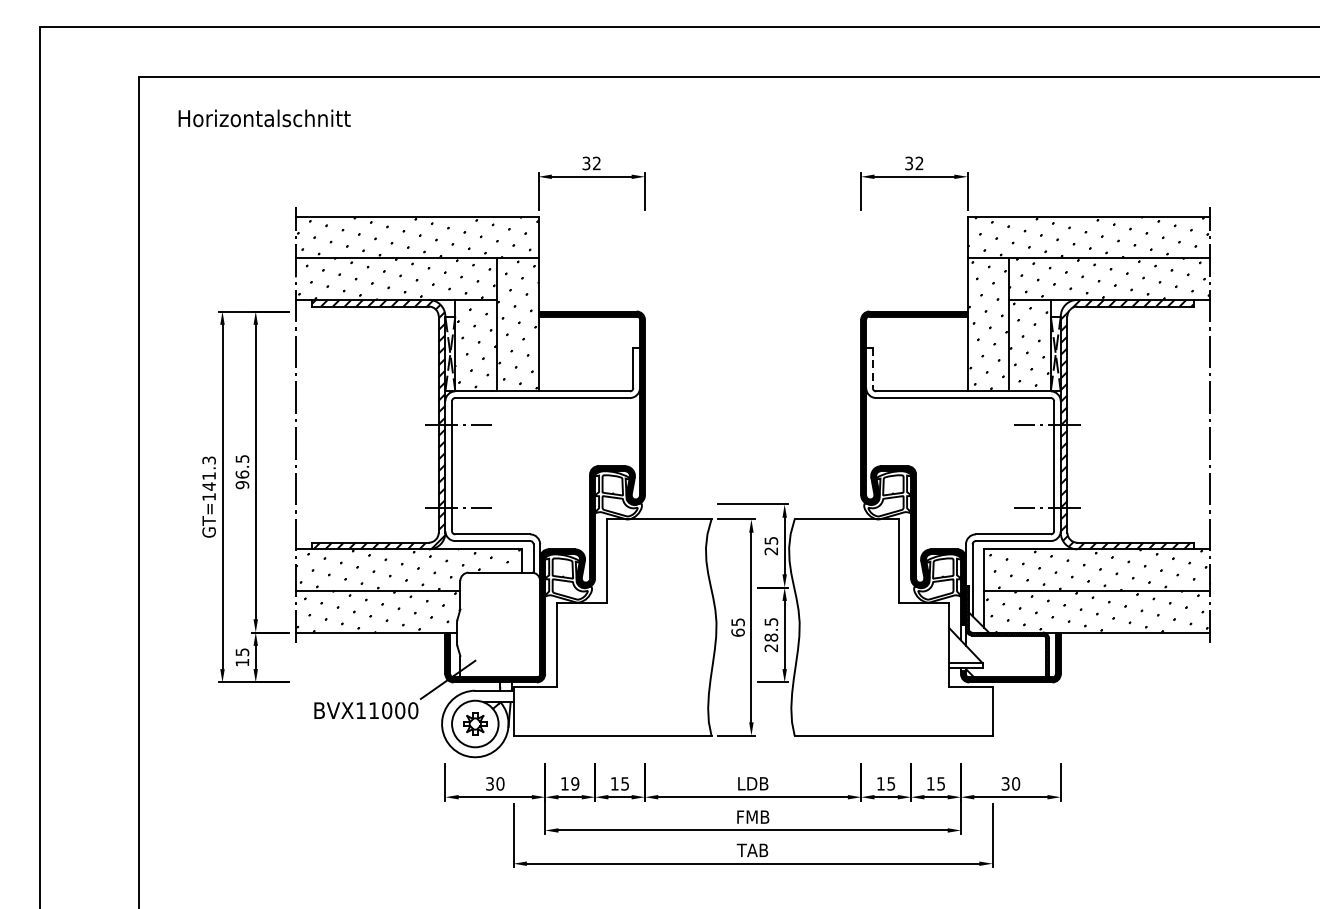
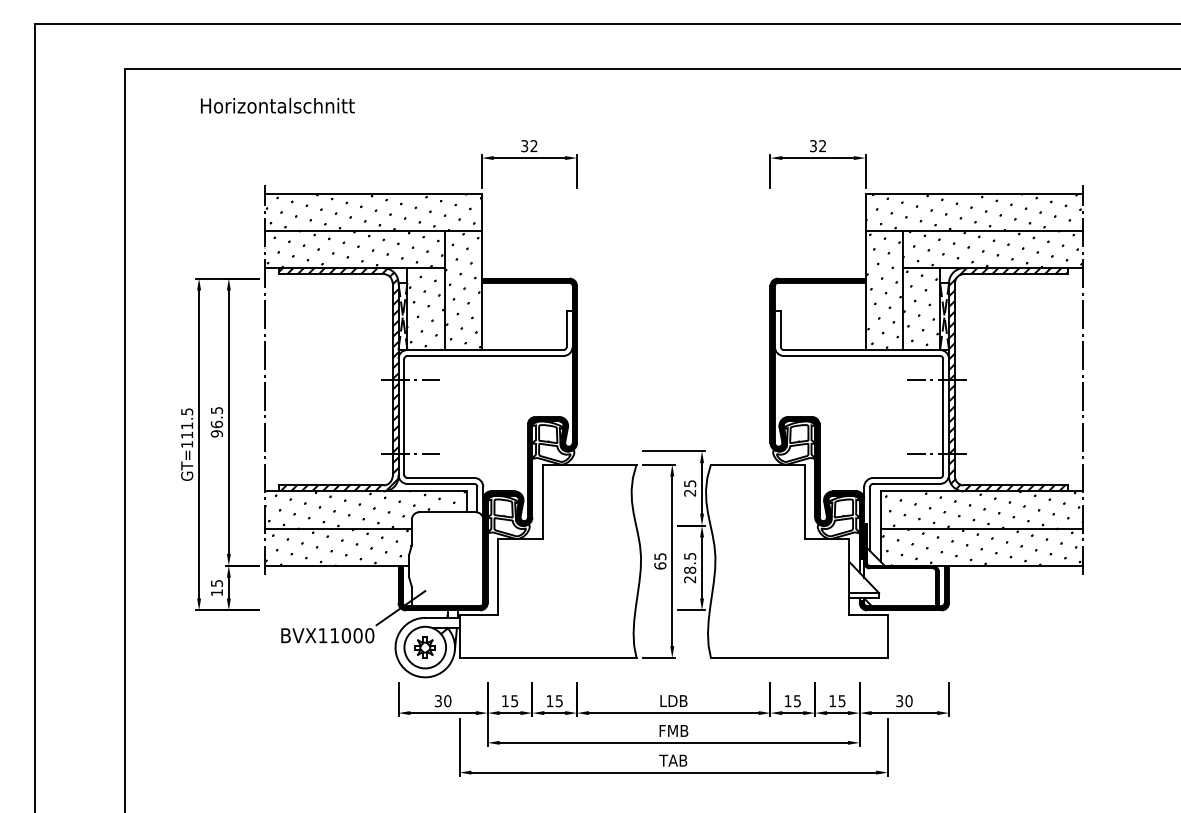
text: (264, 118) -> (277, 105), moved
line: (872, 368) -> (780, 329), dashed -> solid
text: (209, 473) -> (187, 423), GT=141.3 -> GT=111.5
text: (575, 783) -> (514, 700), 19 -> 15

